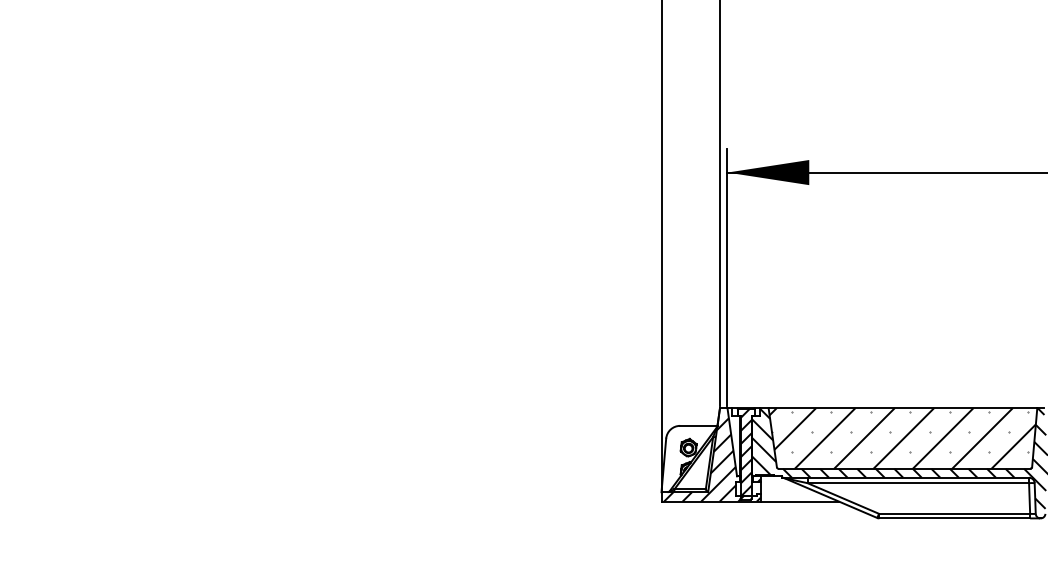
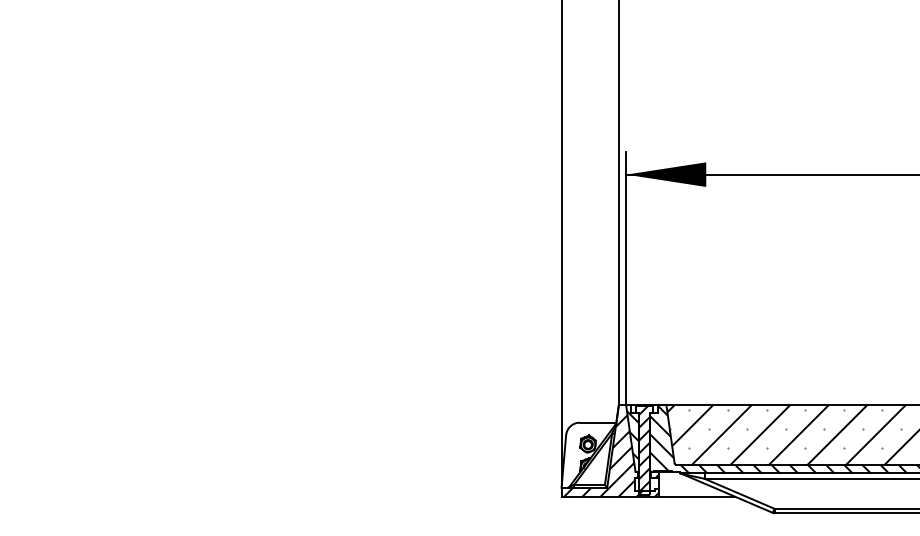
hatch: (734, 438) -> (633, 435), added

